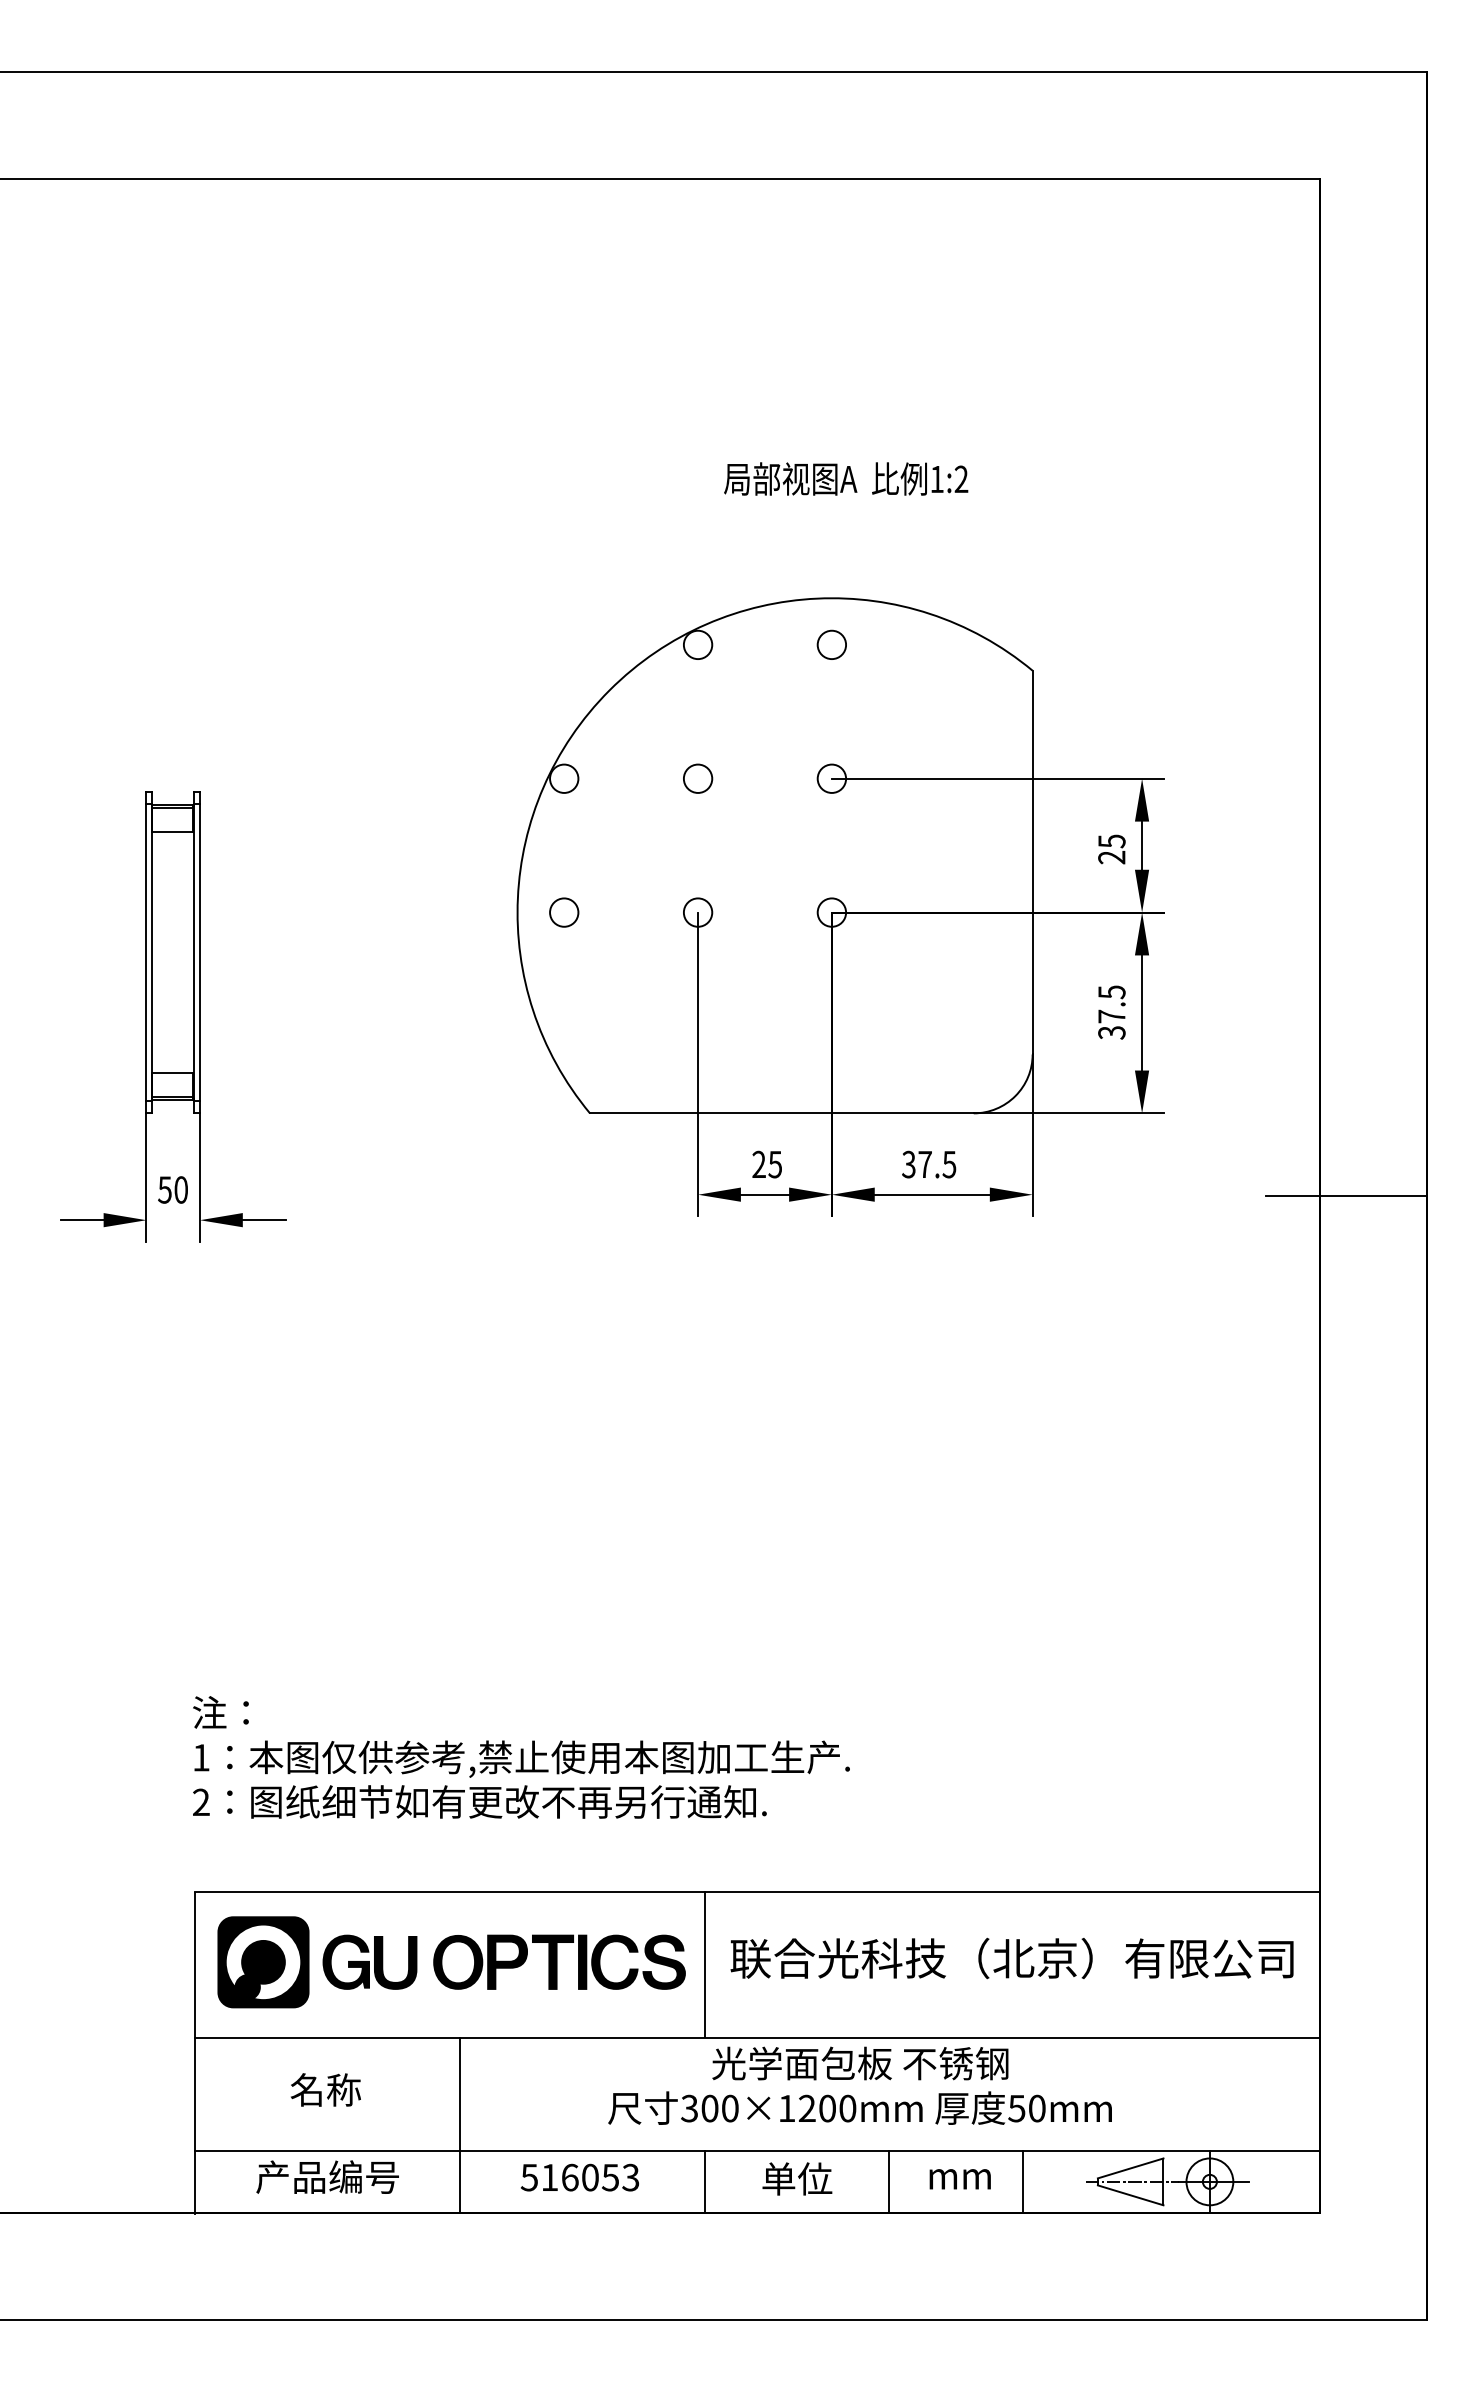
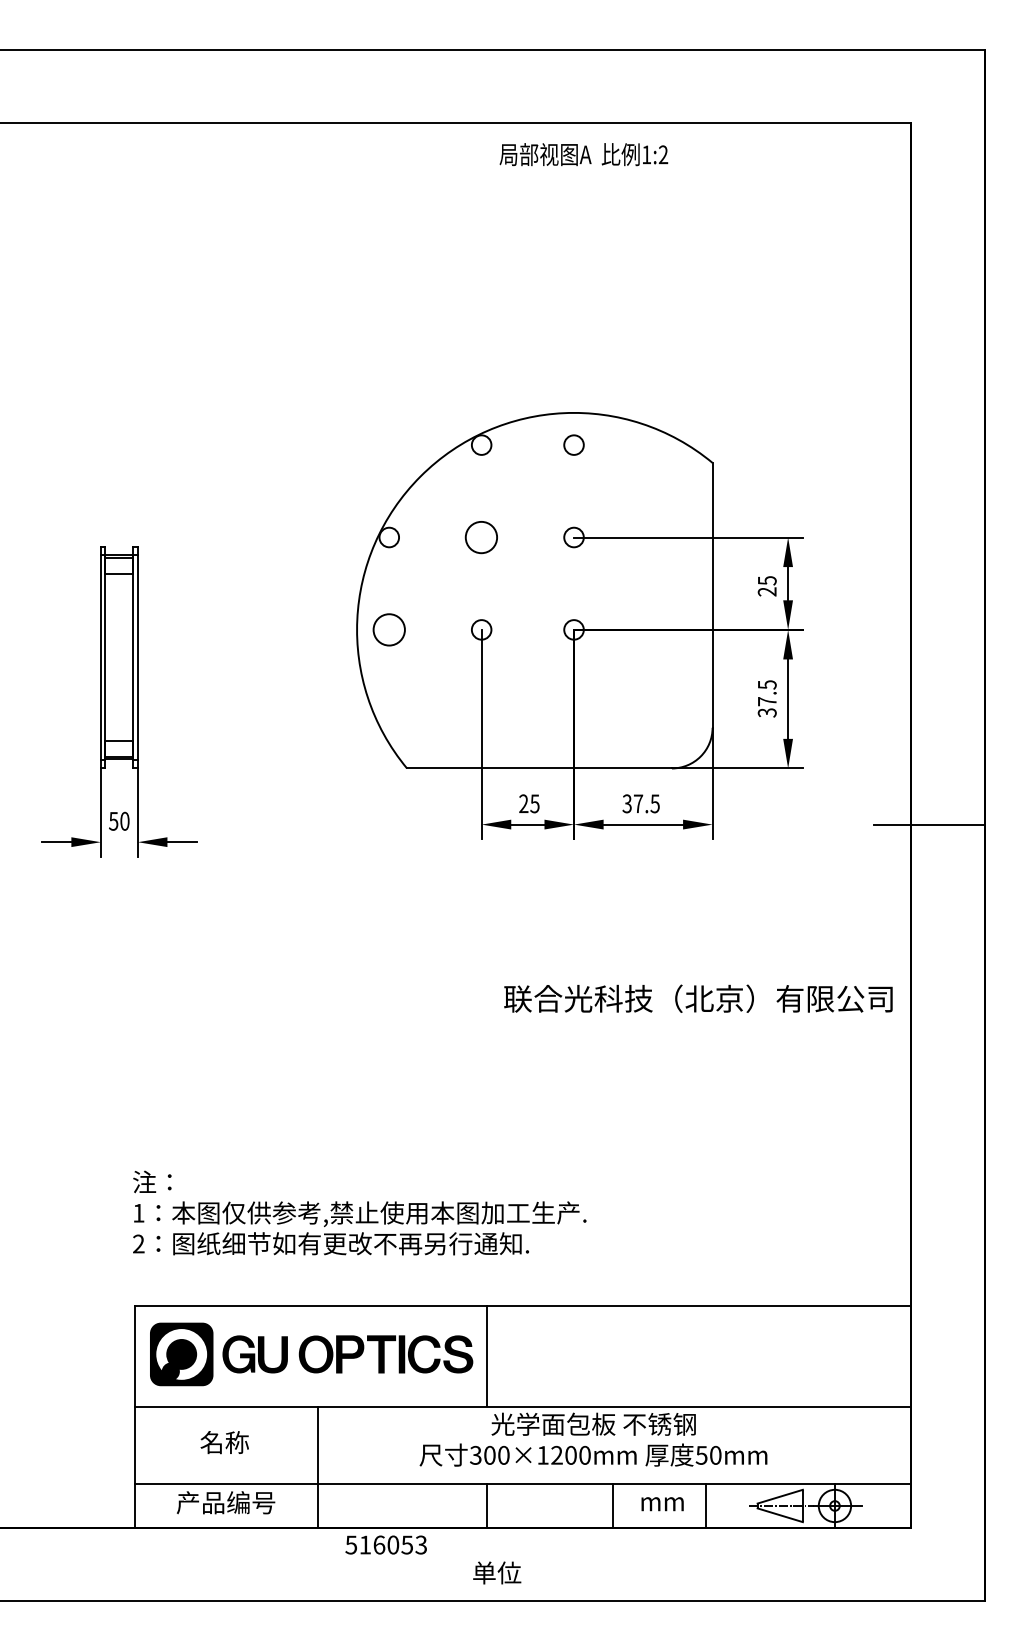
text: (845, 478) -> (583, 154), moved
circle: (697, 778) -> (481, 537), size x1.6
circle: (564, 912) -> (389, 629), size x1.6
text: (1012, 1958) -> (698, 998), moved
text: (579, 2176) -> (385, 1544), moved
text: (797, 2178) -> (497, 1572), moved

